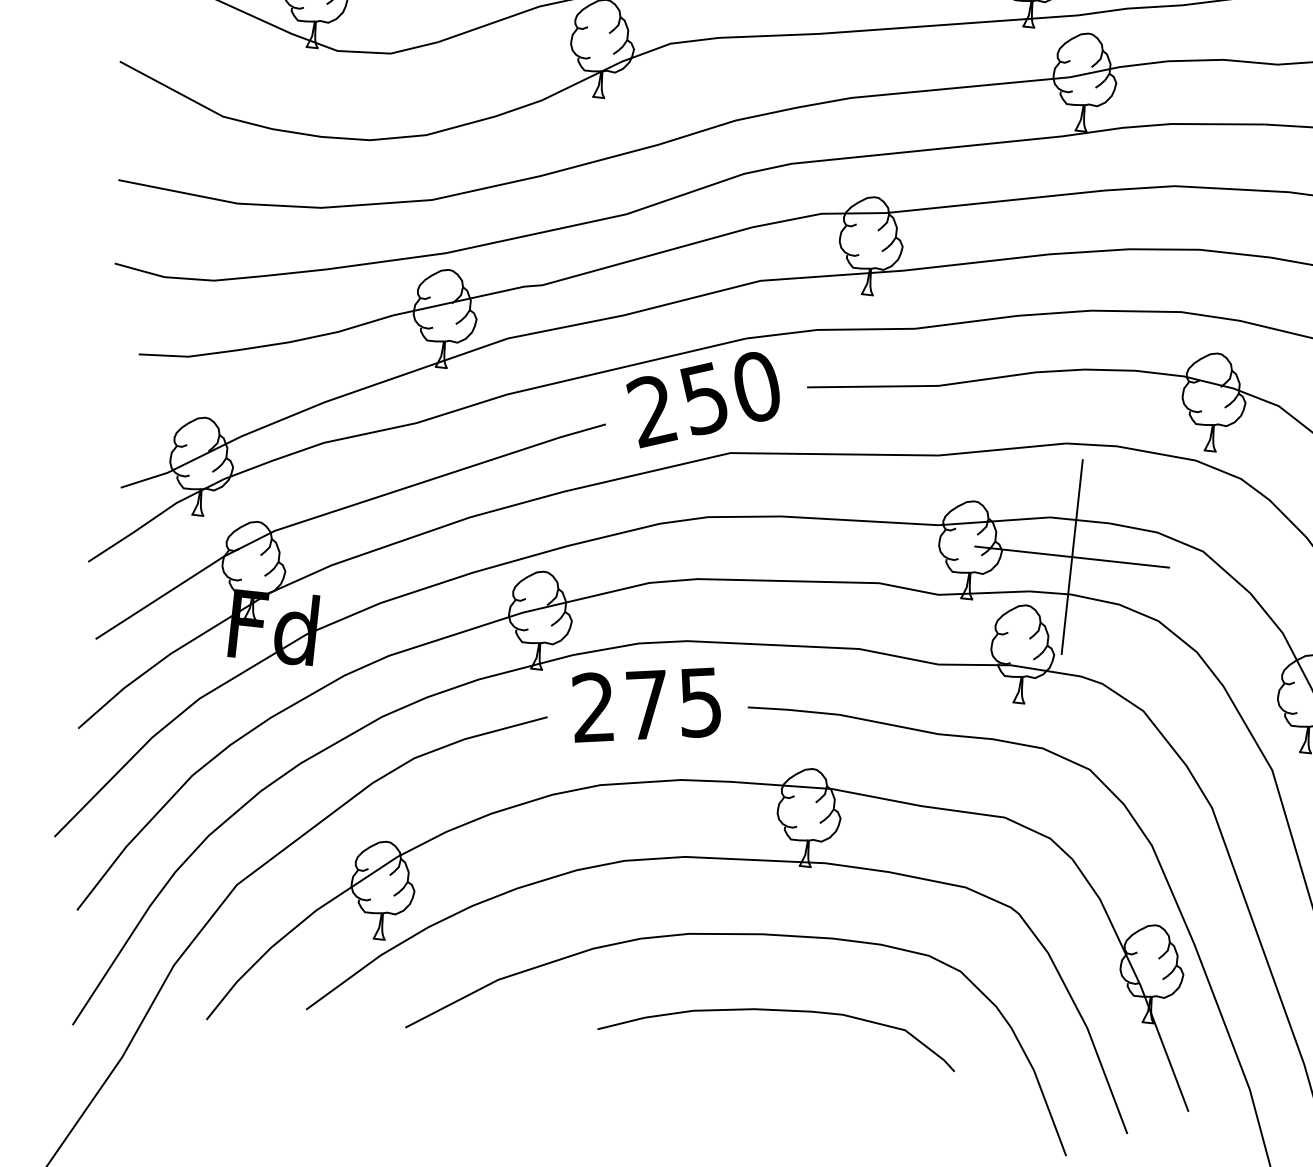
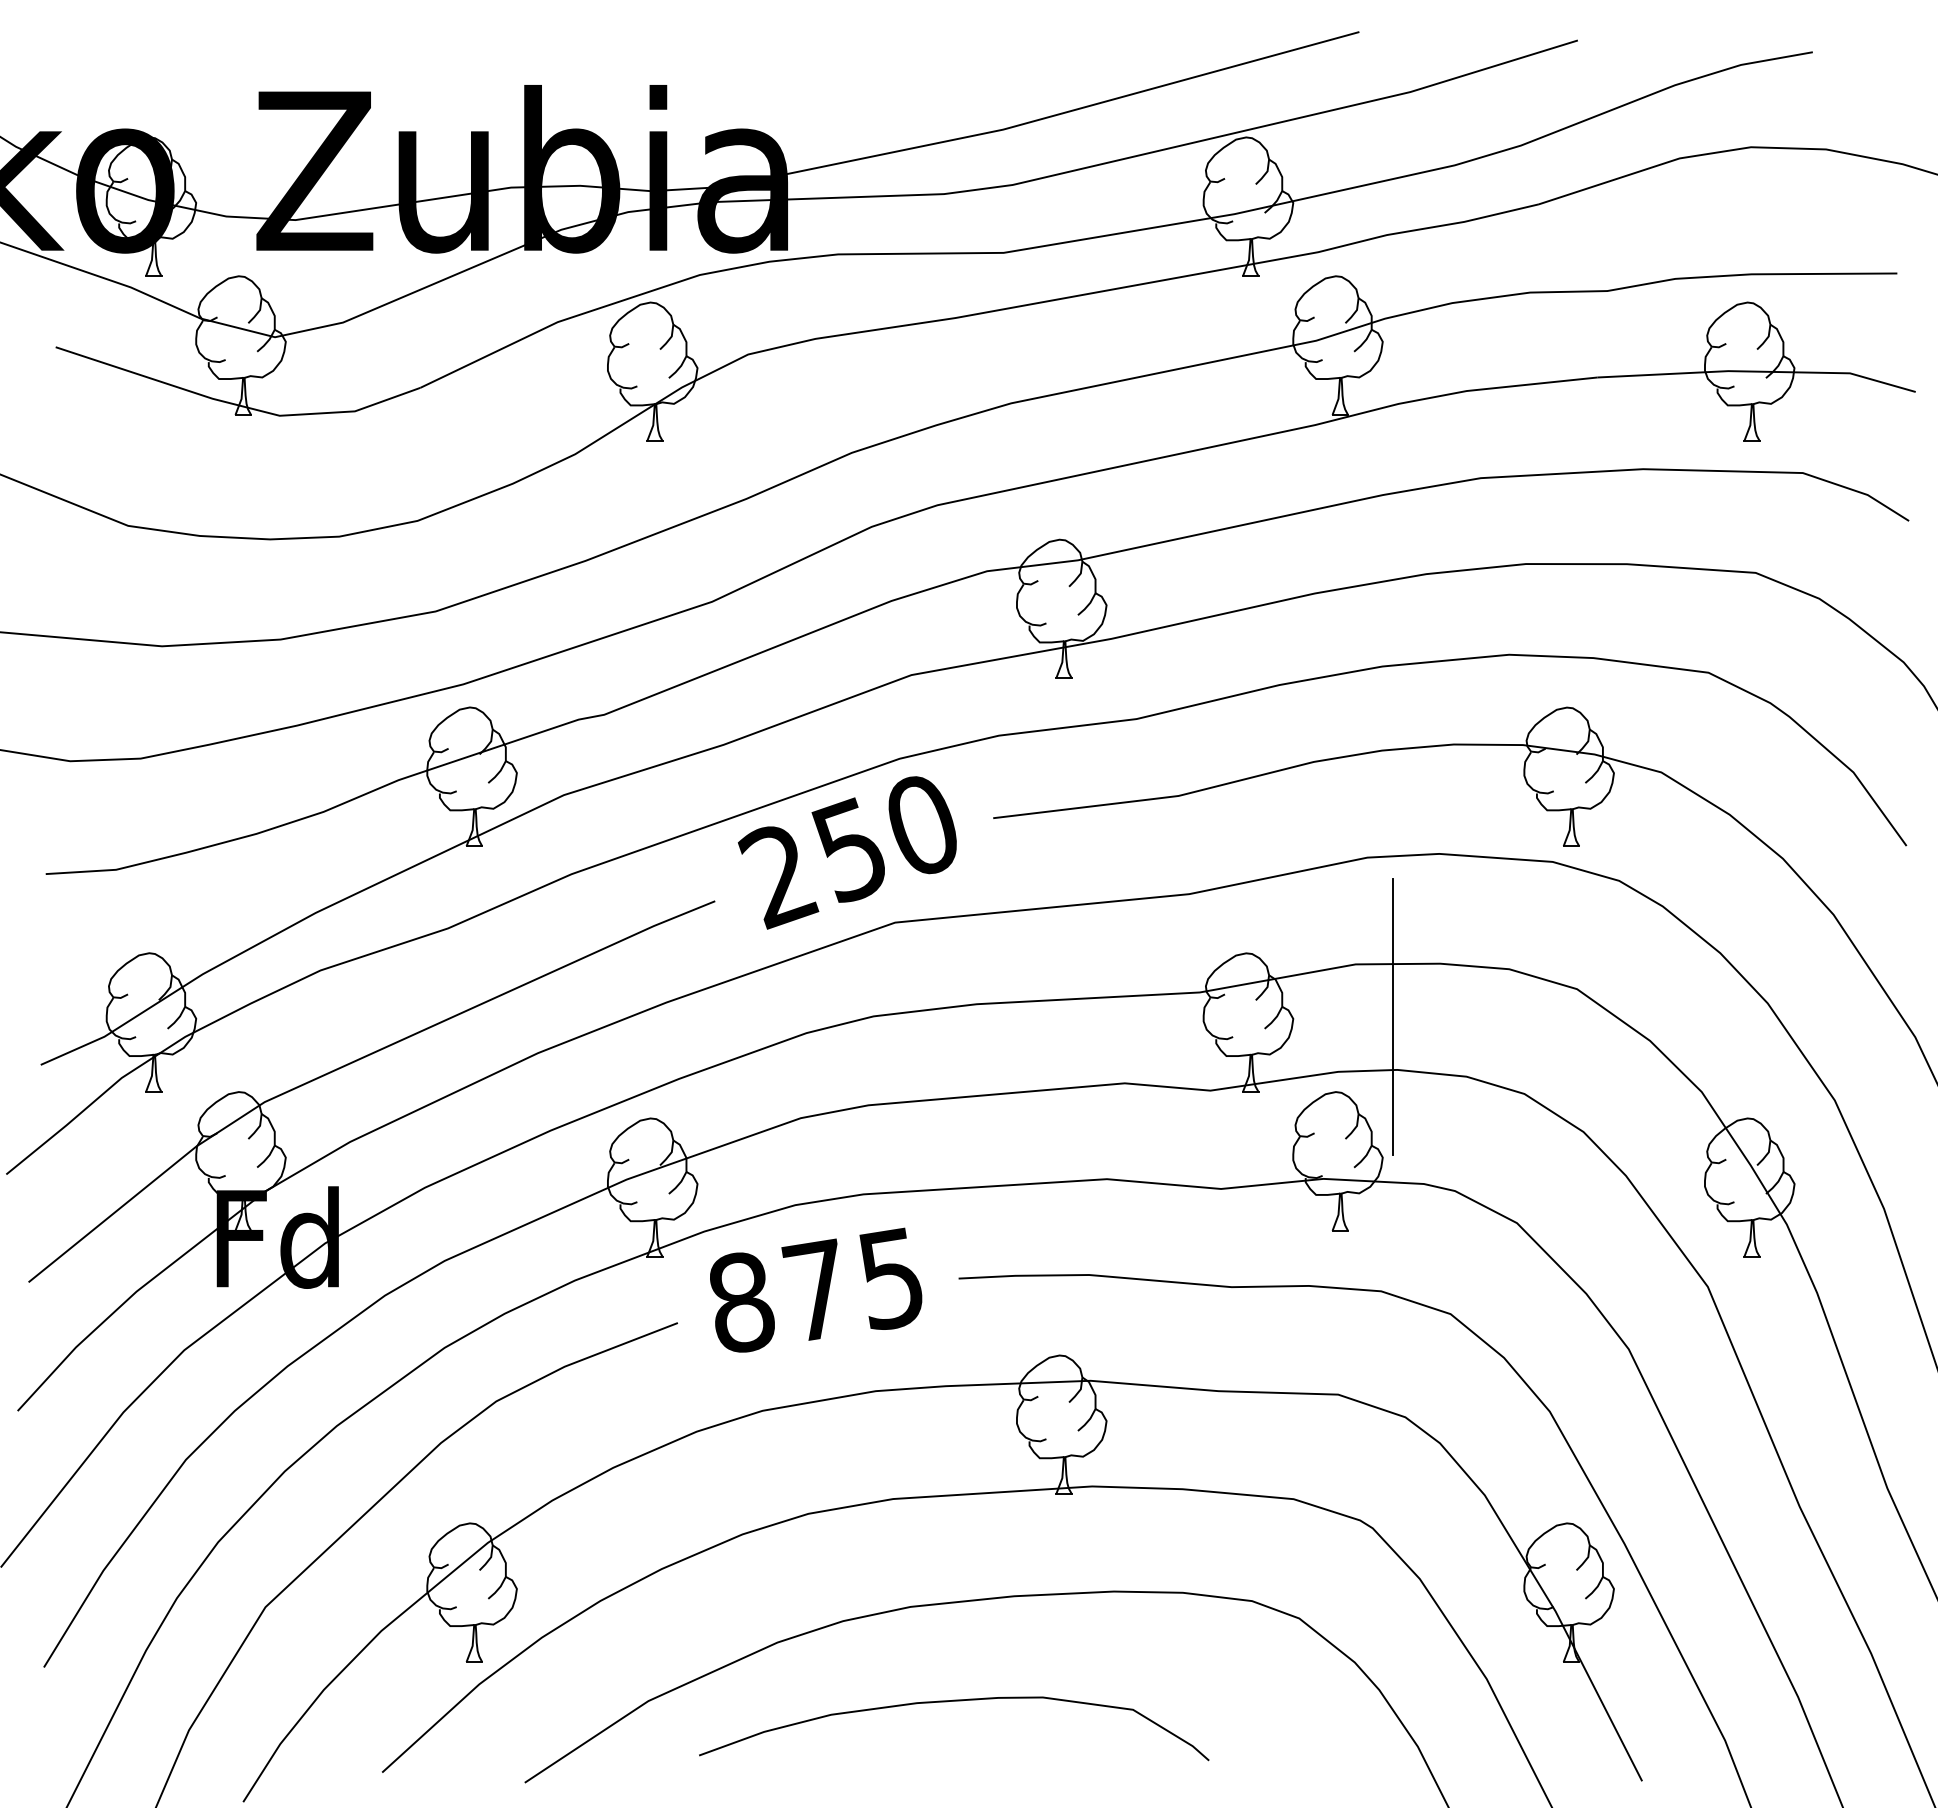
line: (1071, 556) -> (1392, 1016), removed
text: (592, 708) -> (740, 1303), 275 -> 875
curve: (775, 1011) -> (947, 1702), moved

